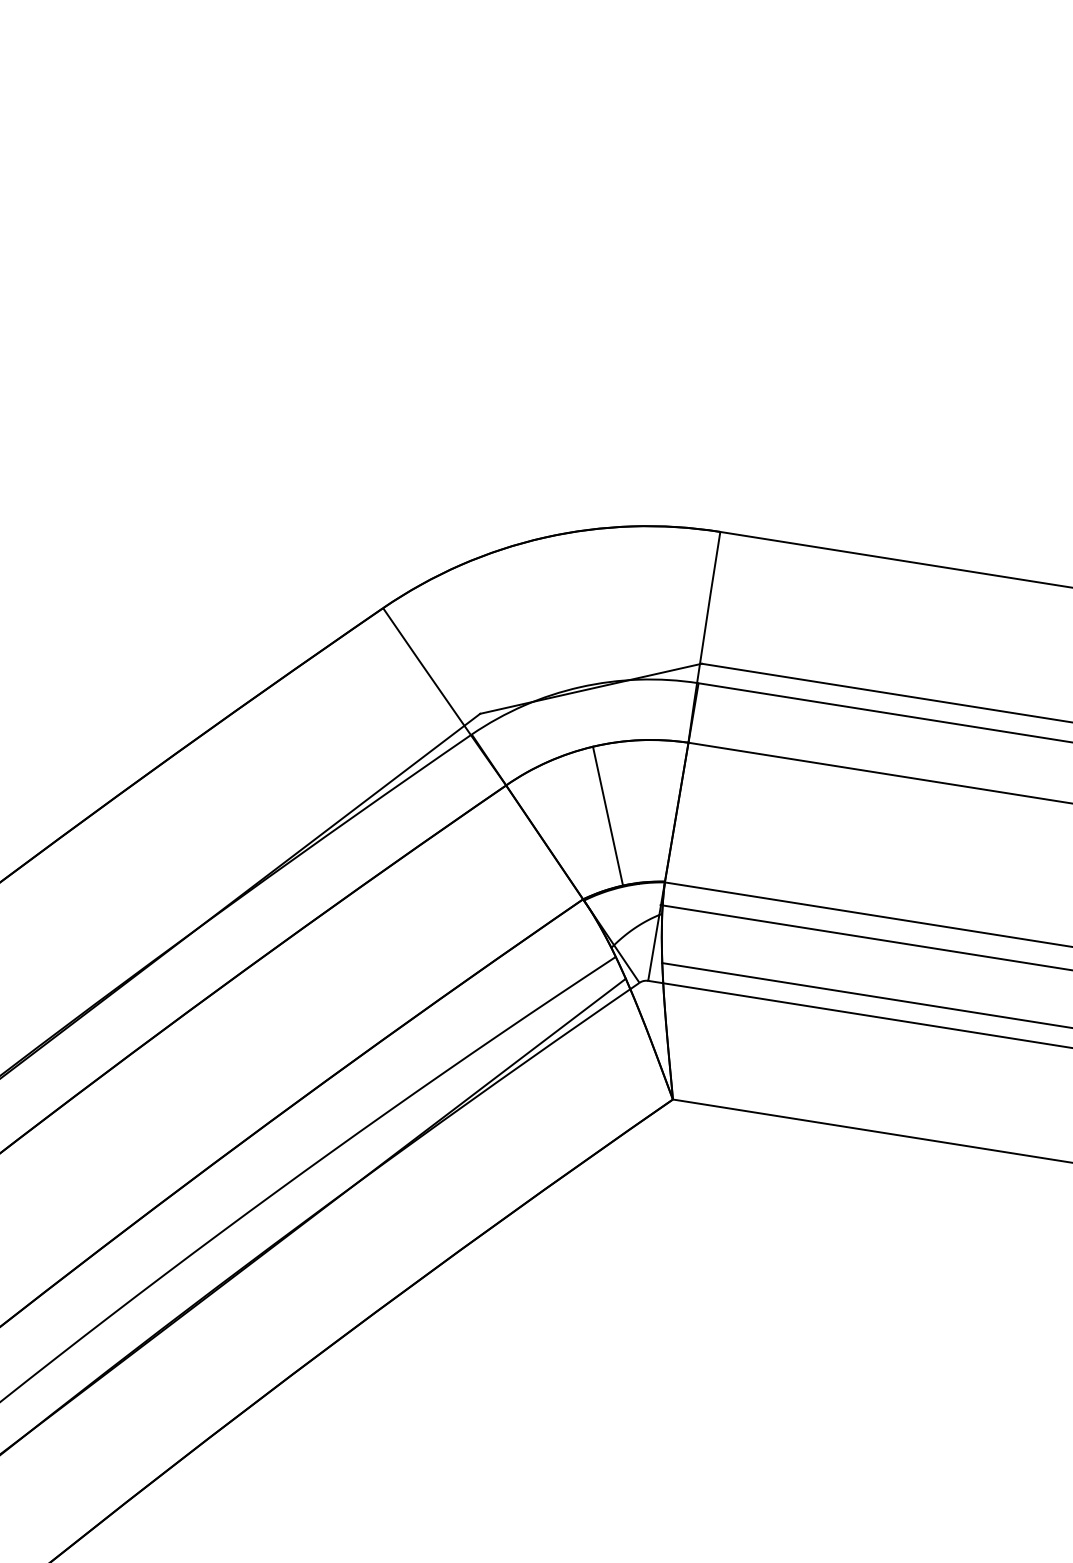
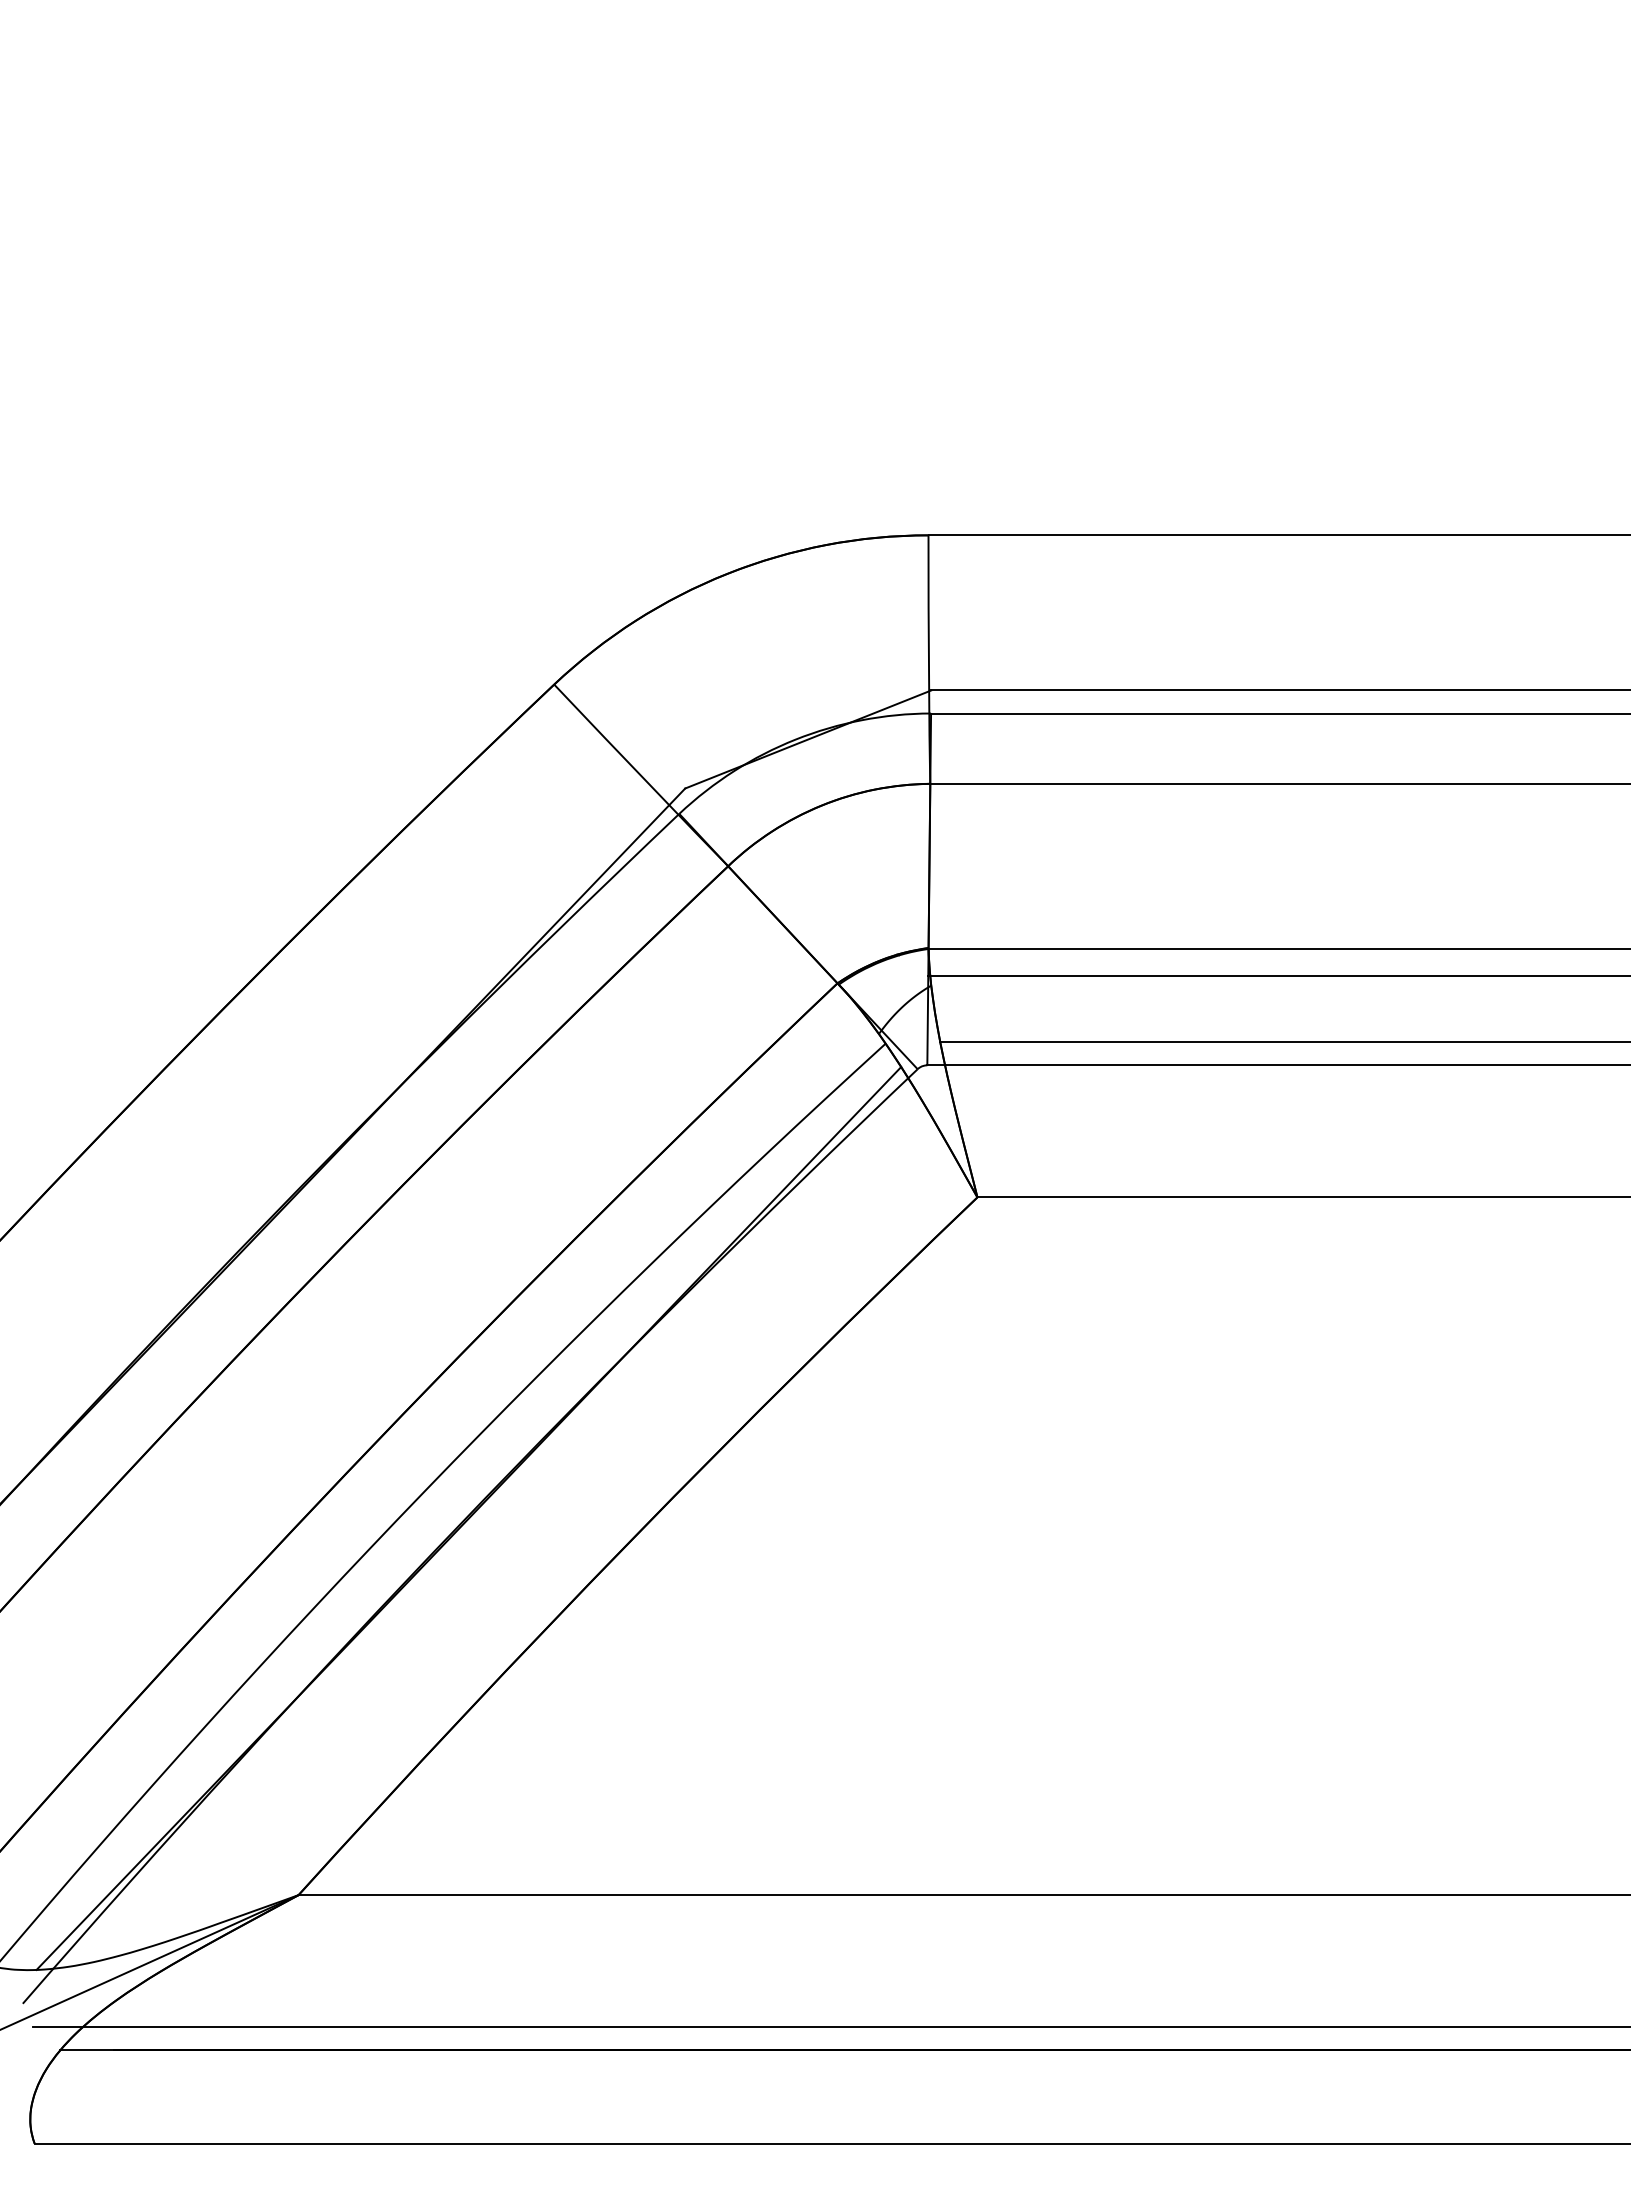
line: (607, 815) -> (850, 882), removed

